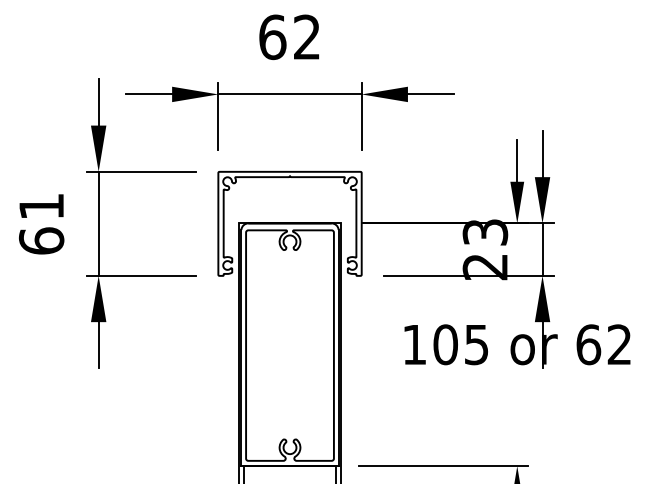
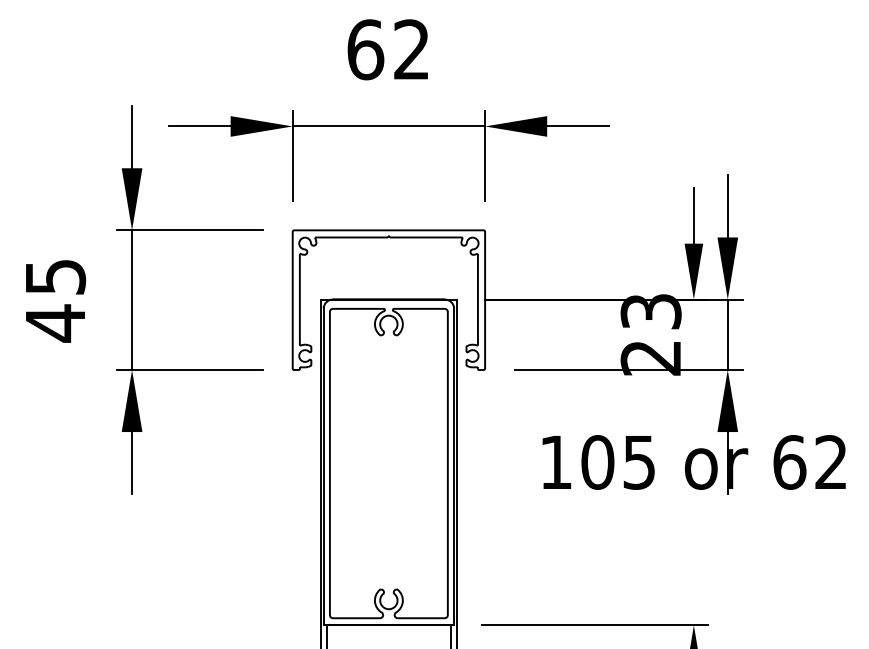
text: (41, 224) -> (55, 301), 61 -> 45

